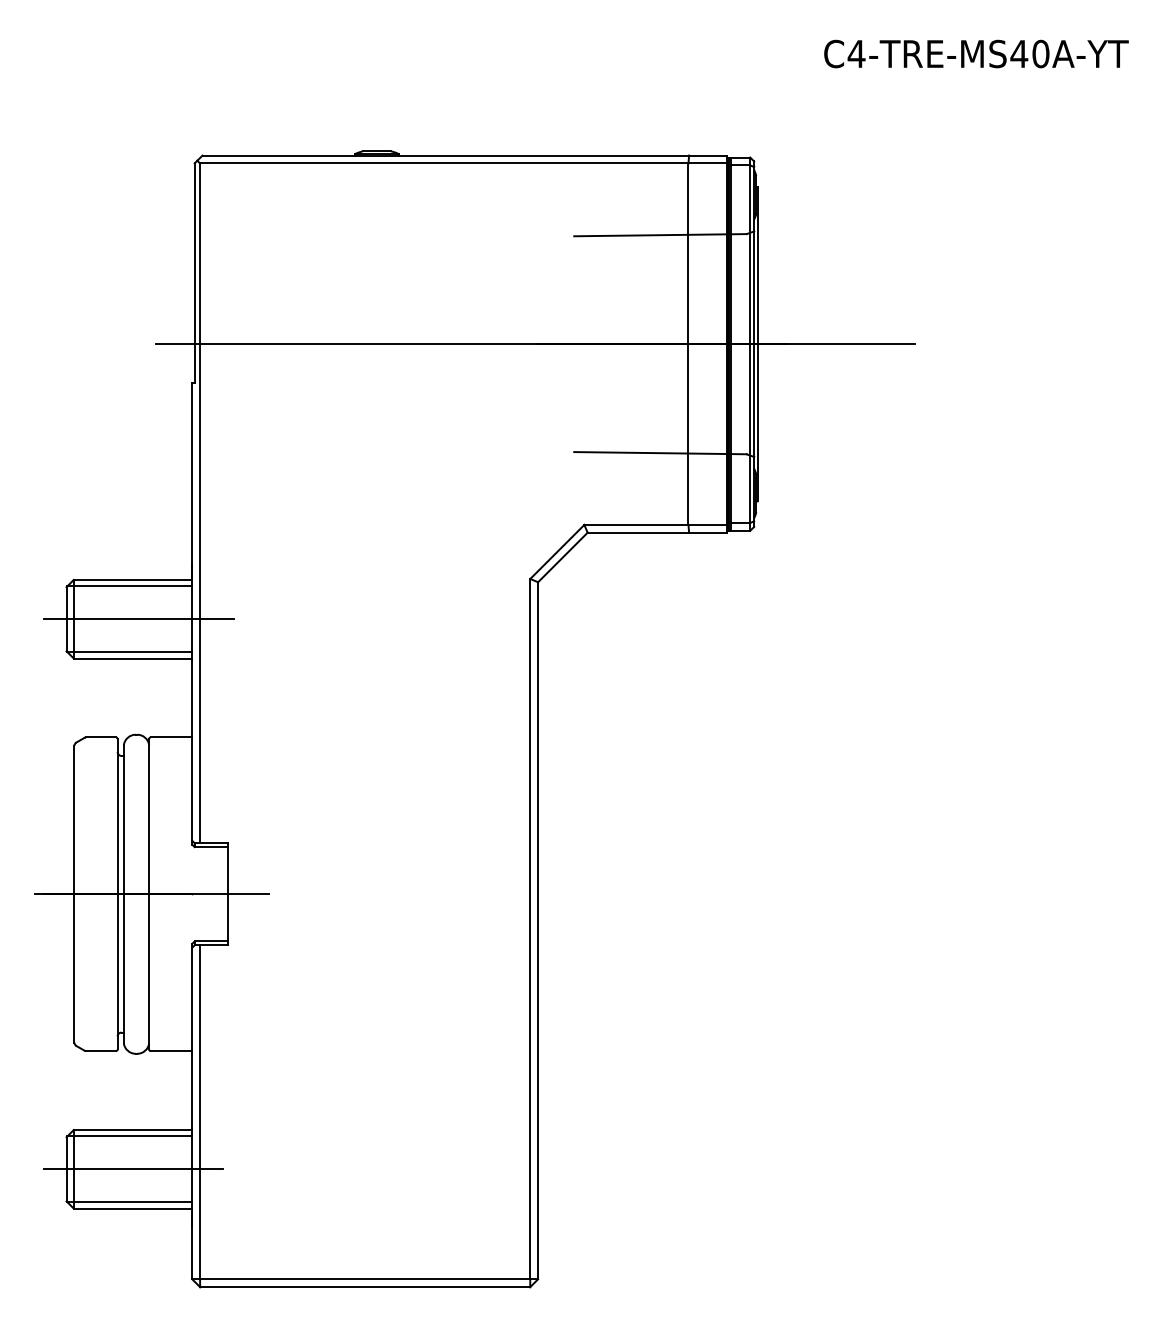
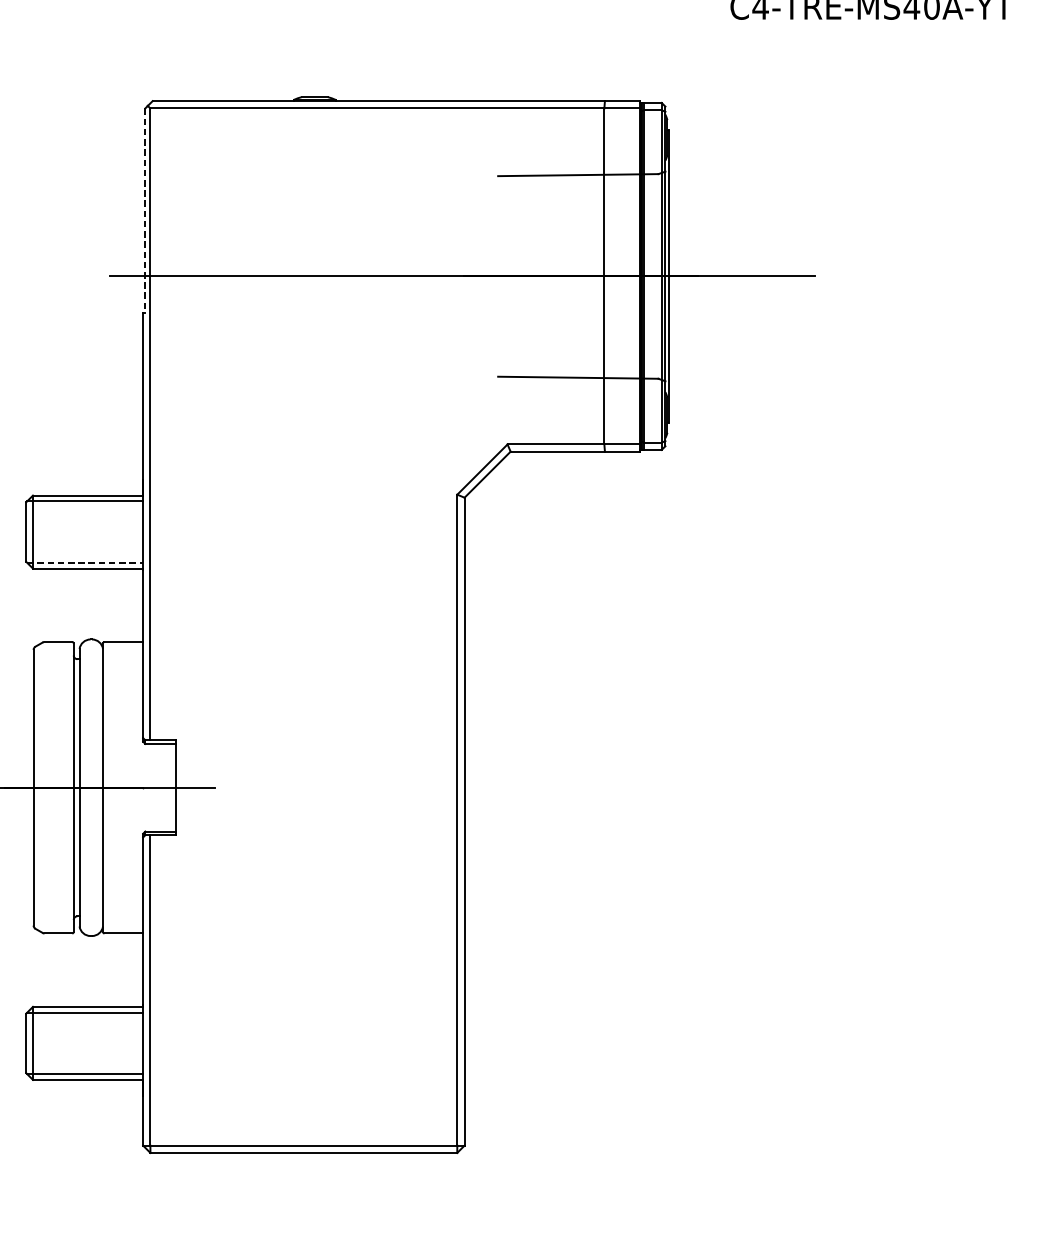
line: (194, 273) -> (145, 210), solid -> dashed
line: (138, 619) -> (93, 532), removed
line: (130, 652) -> (85, 563), solid -> dashed
line: (132, 1169) -> (87, 1043), removed

